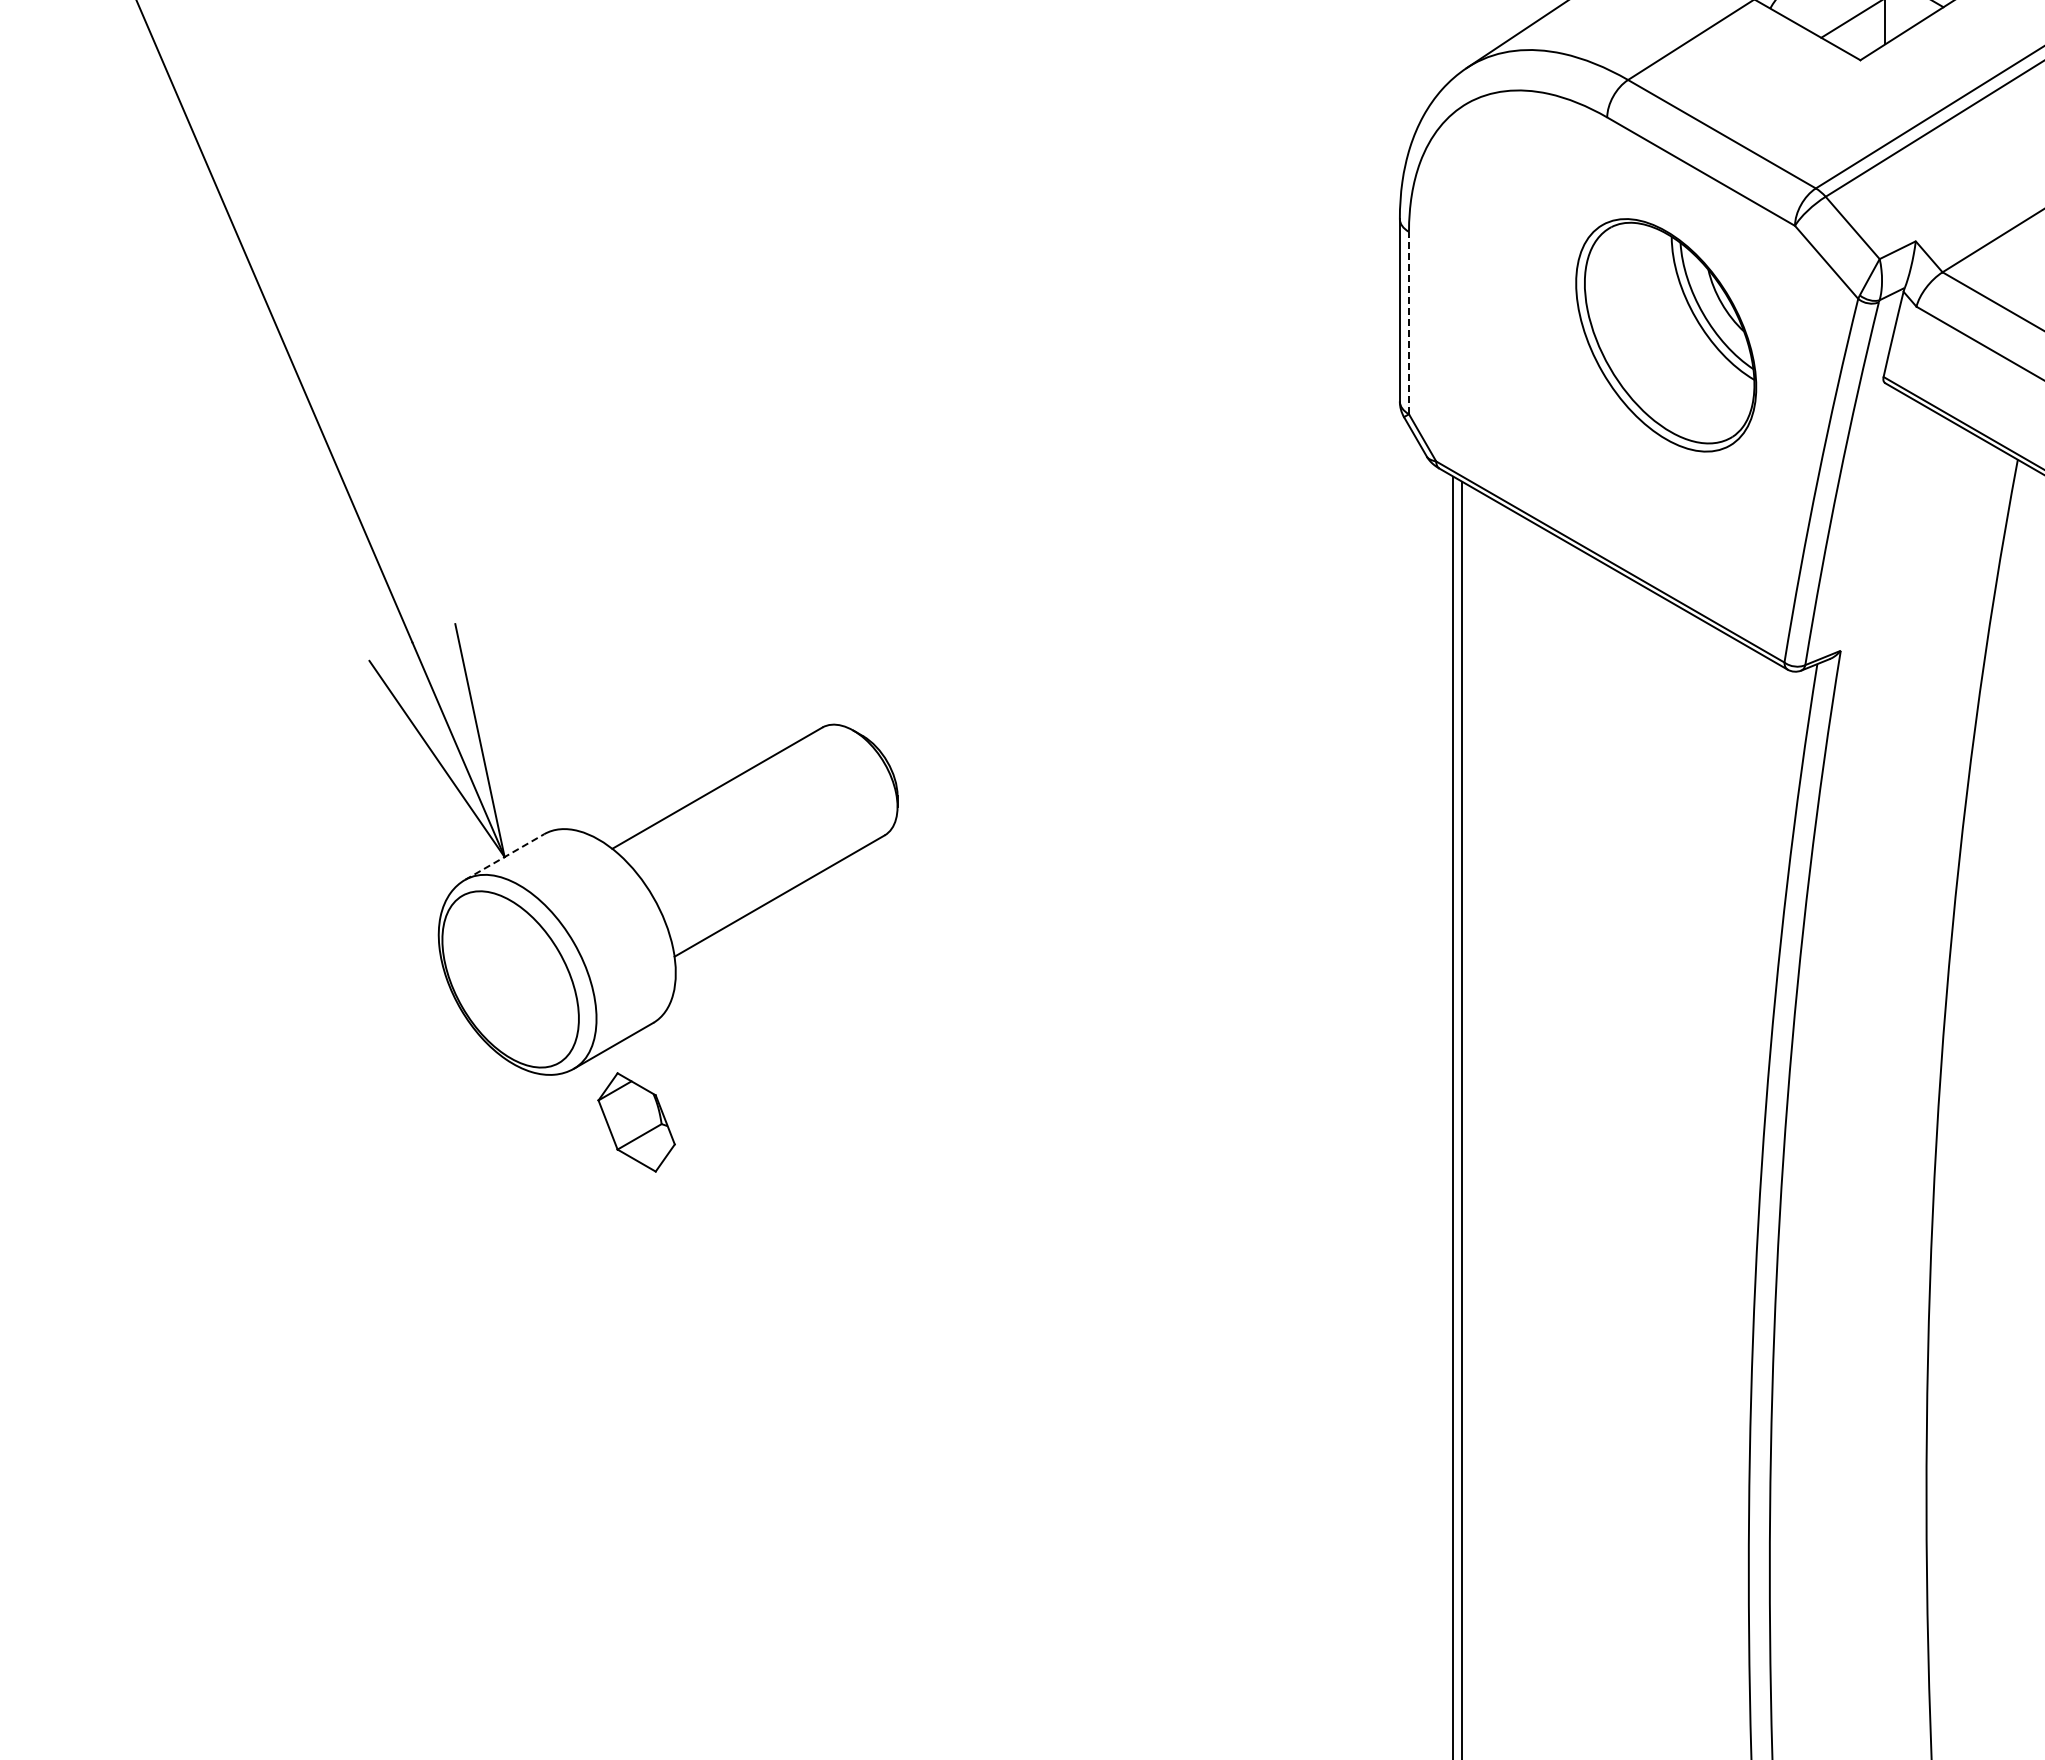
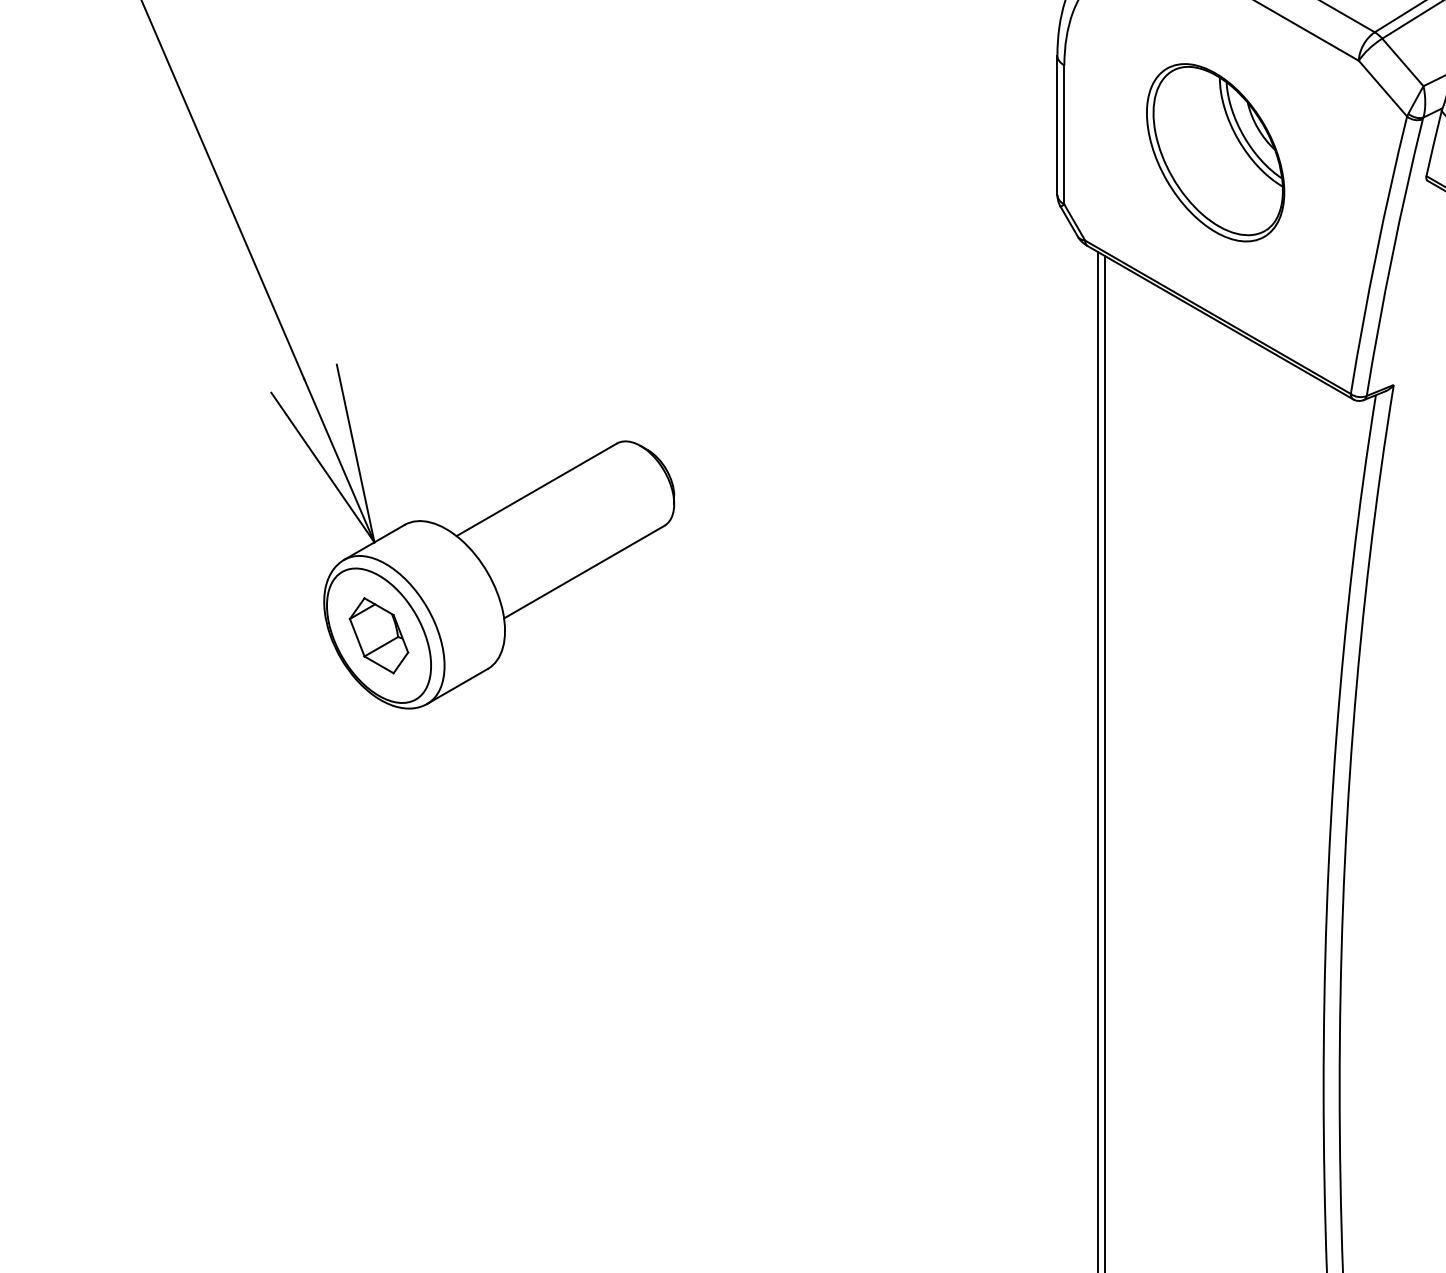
line: (1408, 322) -> (1064, 134), dashed -> solid
part: (1666, 335) -> (1215, 152), moved
line: (504, 857) -> (374, 542), dashed -> solid
part: (636, 1122) -> (378, 635), moved

